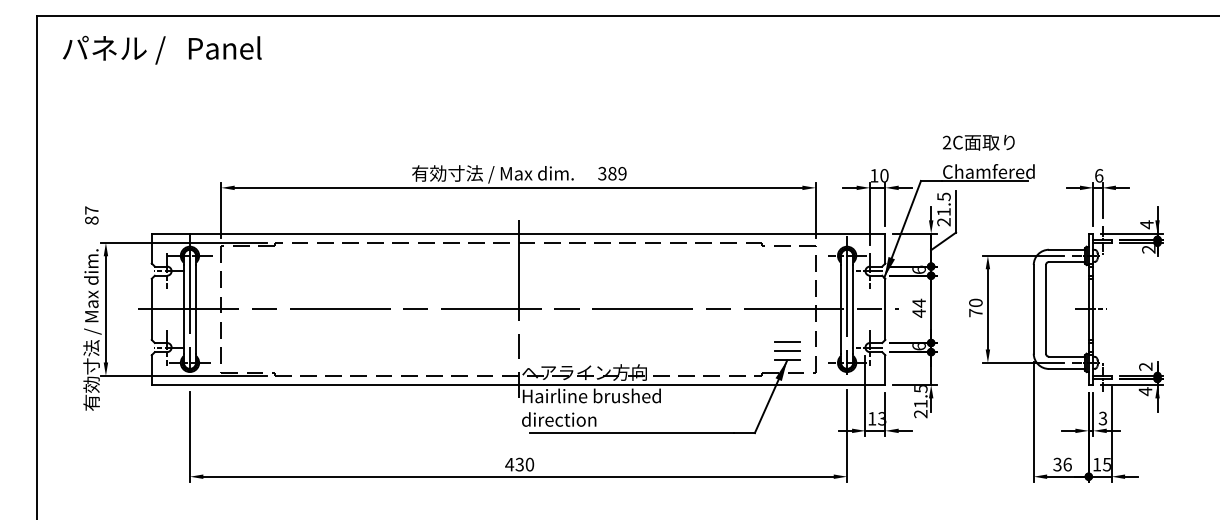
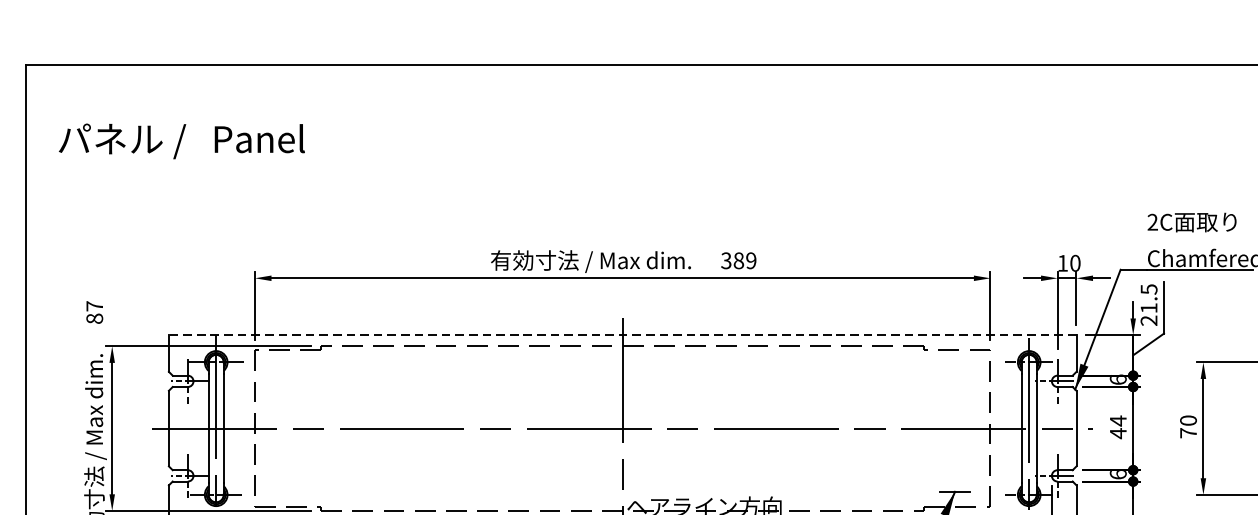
text: (161, 49) -> (180, 140), moved
line: (518, 233) -> (622, 334), solid -> dashed
line: (786, 341) -> (954, 468), removed
line: (786, 351) -> (954, 480), removed

